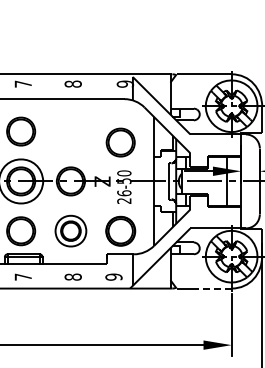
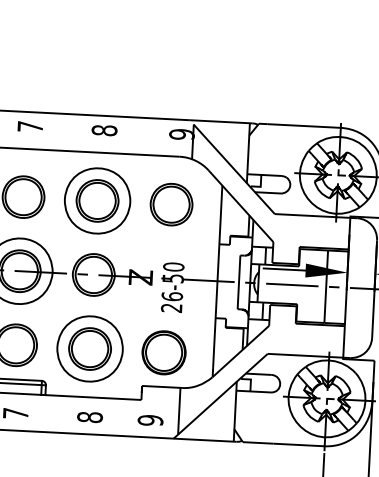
part: (70, 131) -> (96, 200), added
part: (120, 142) -> (171, 204), moved
part: (70, 230) -> (89, 347), size x1.43
line: (213, 288) -> (297, 444), dashed -> solid

